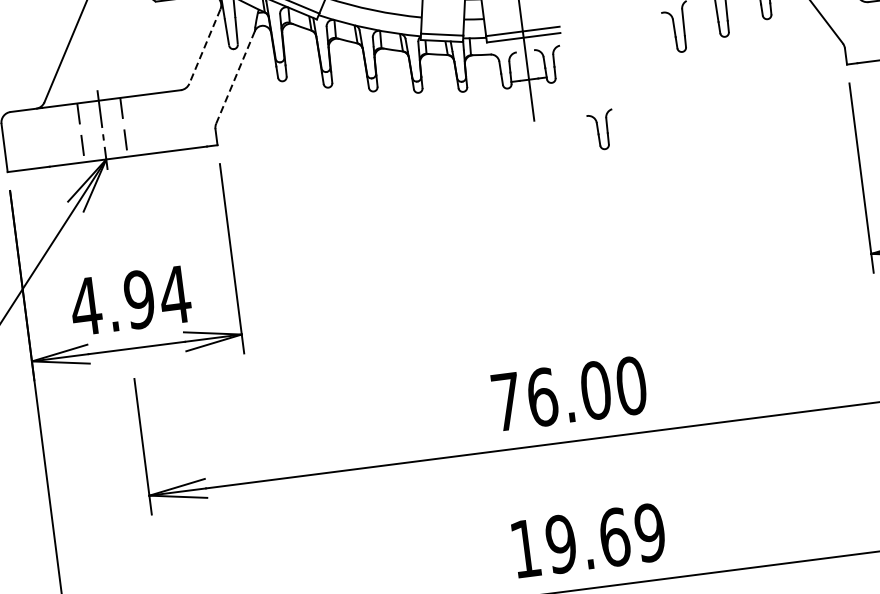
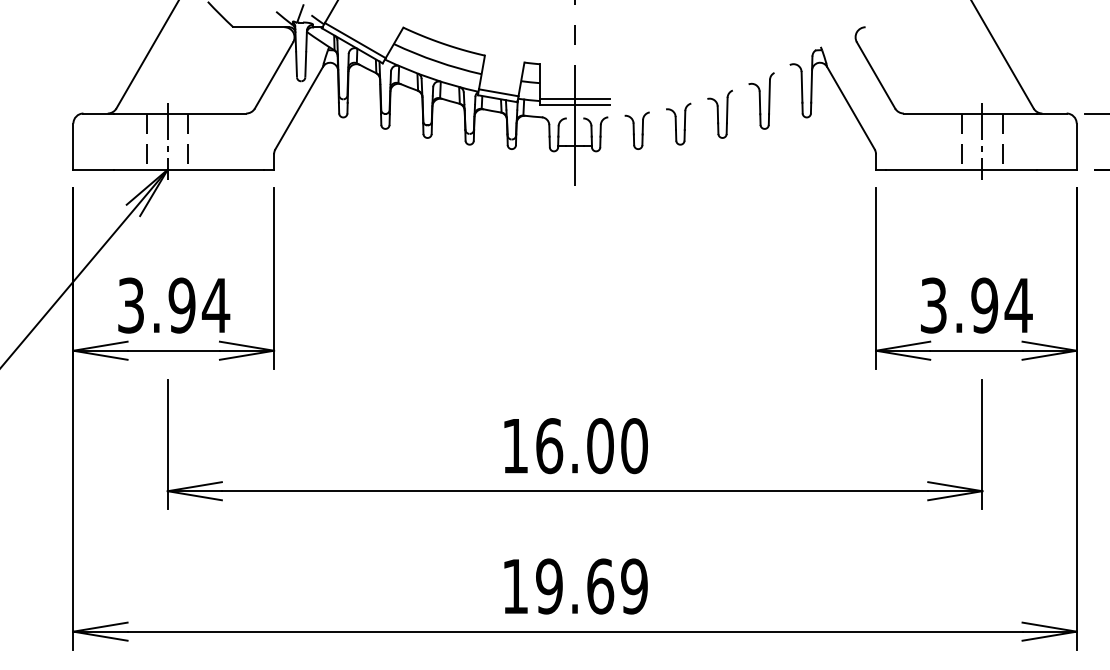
part: (634, 42) -> (678, 123), added
line: (204, 46) -> (273, 75), dashed -> solid
line: (235, 77) -> (299, 108), dashed -> solid
part: (600, 129) -> (636, 130), moved
text: (85, 306) -> (130, 305), 4.94 -> 3.94
text: (507, 402) -> (515, 446), 76.00 -> 16.00

